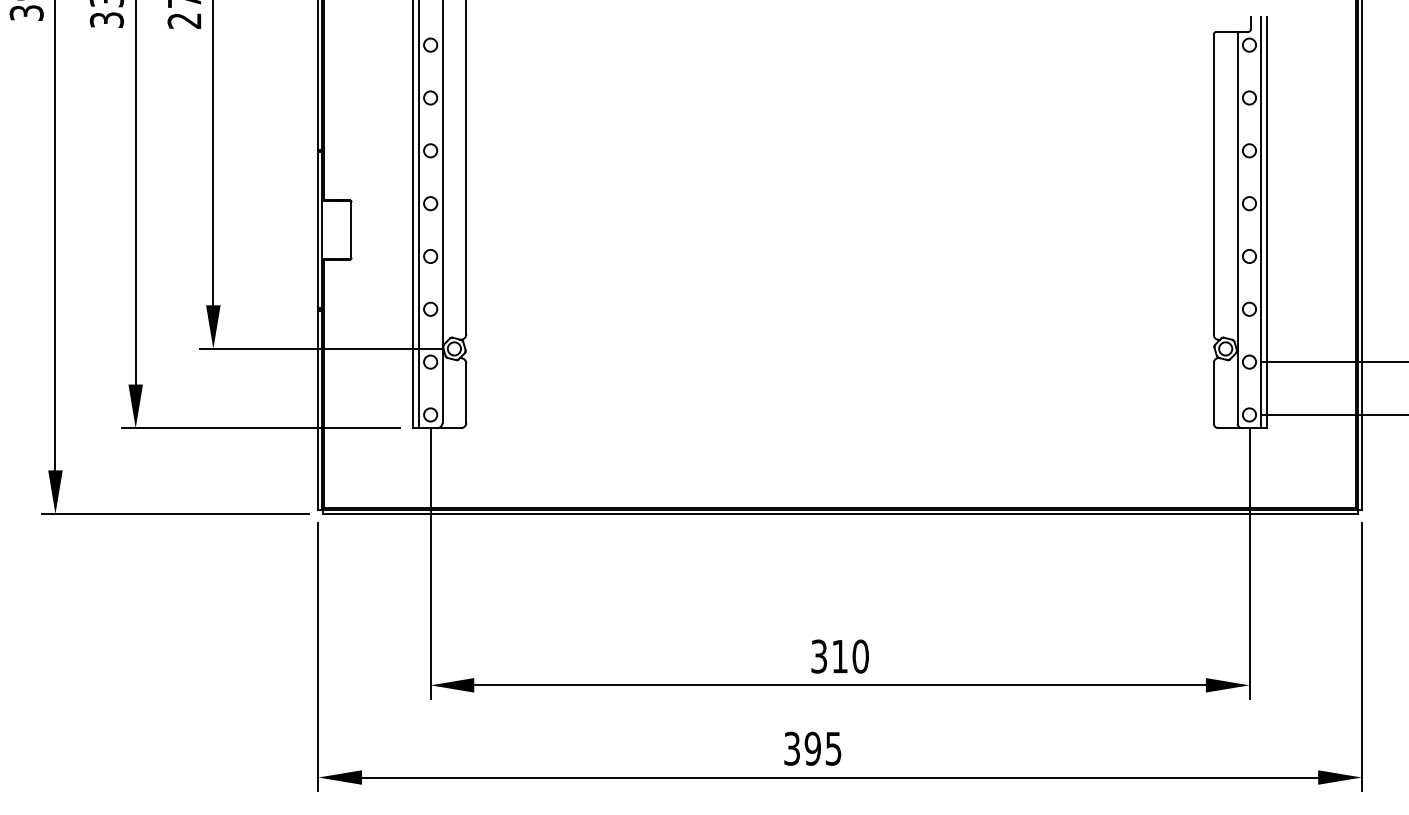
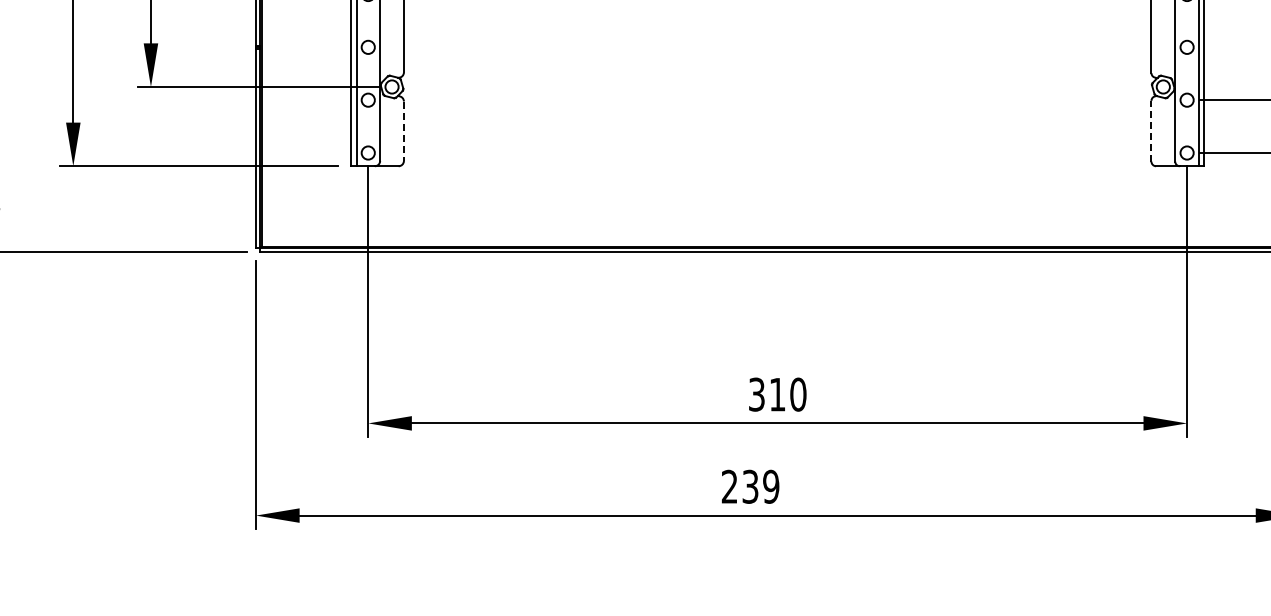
line: (1213, 392) -> (1151, 130), solid -> dashed
line: (466, 393) -> (404, 131), solid -> dashed
text: (812, 748) -> (750, 486), 395 -> 239

